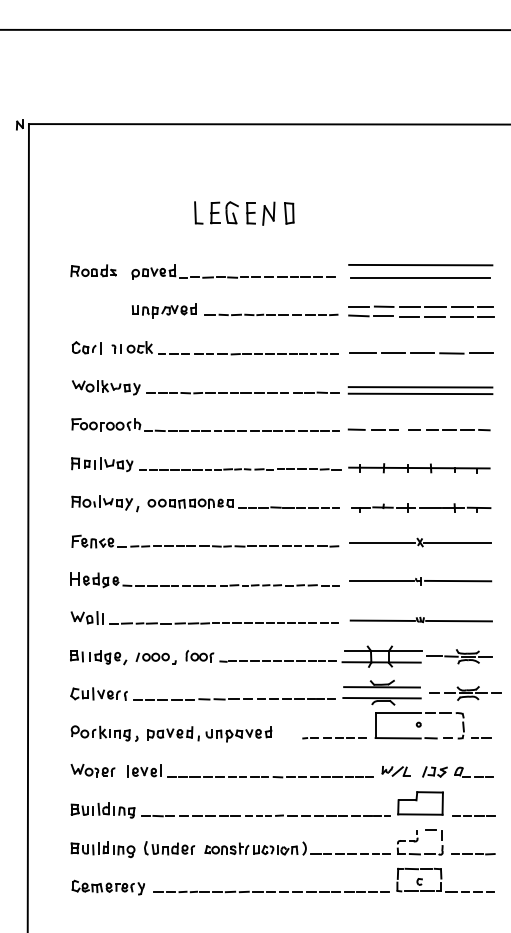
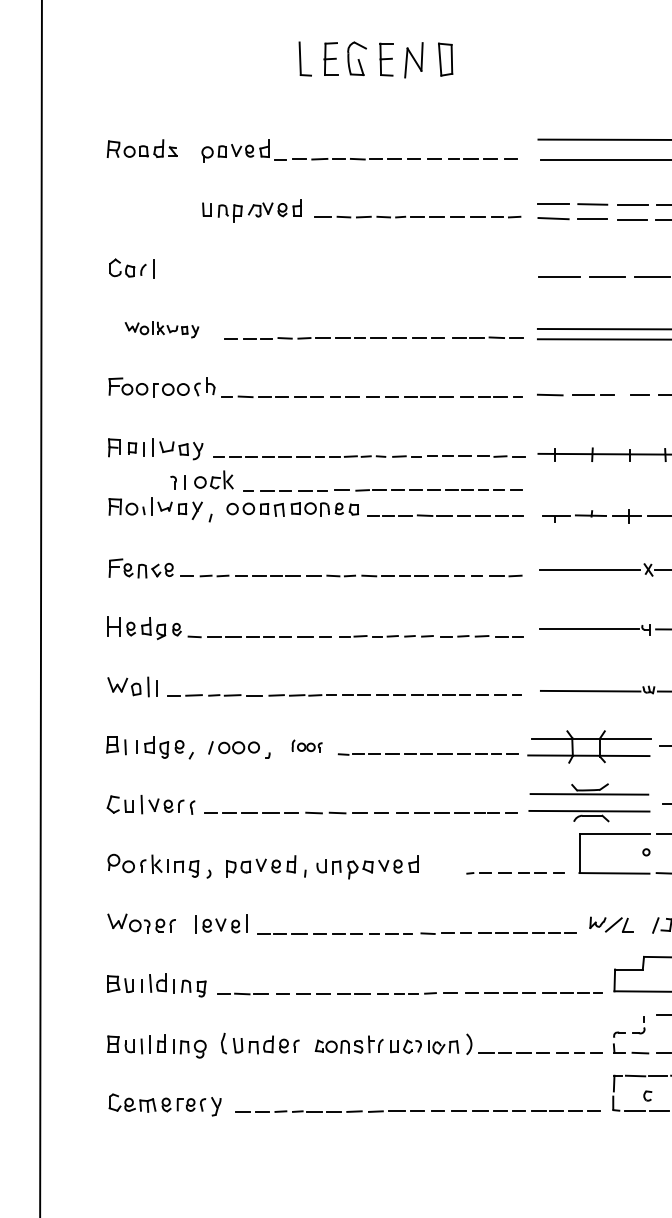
part: (224, 348) -> (345, 481), moved
part: (106, 387) -> (162, 329), size x0.7
part: (199, 656) -> (306, 746), size x0.7

